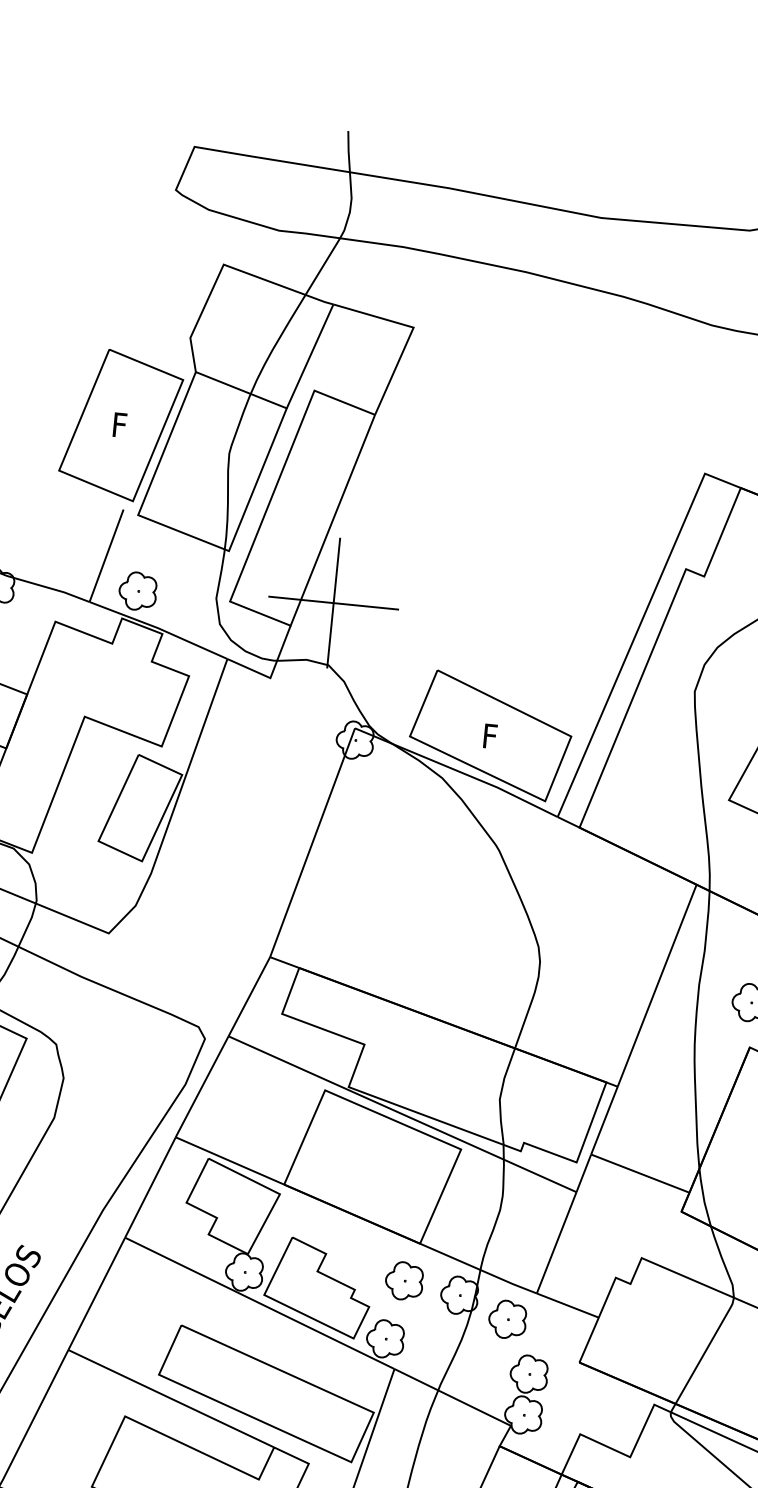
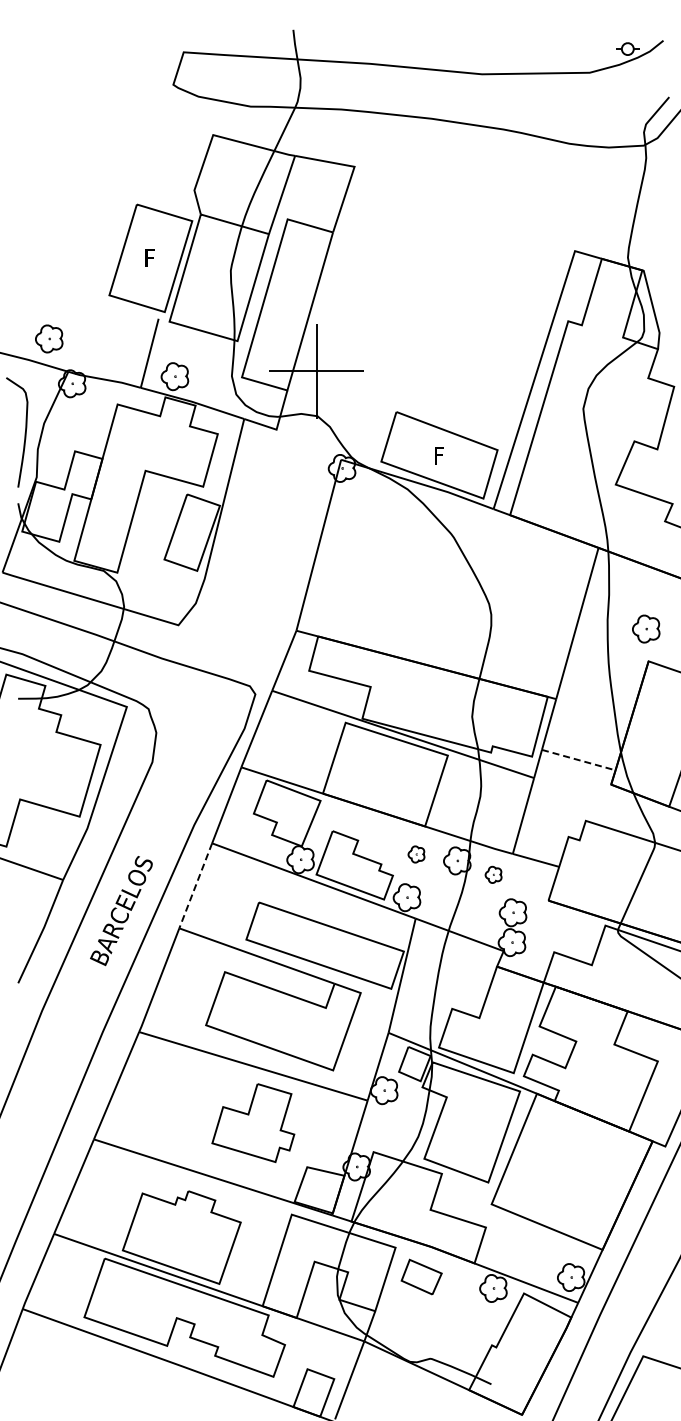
line: (641, 1174) -> (579, 760), solid -> dashed
part: (404, 1281) -> (416, 854), size x0.6
line: (96, 1293) -> (195, 885), solid -> dashed
part: (507, 1319) -> (493, 874), size x0.6

